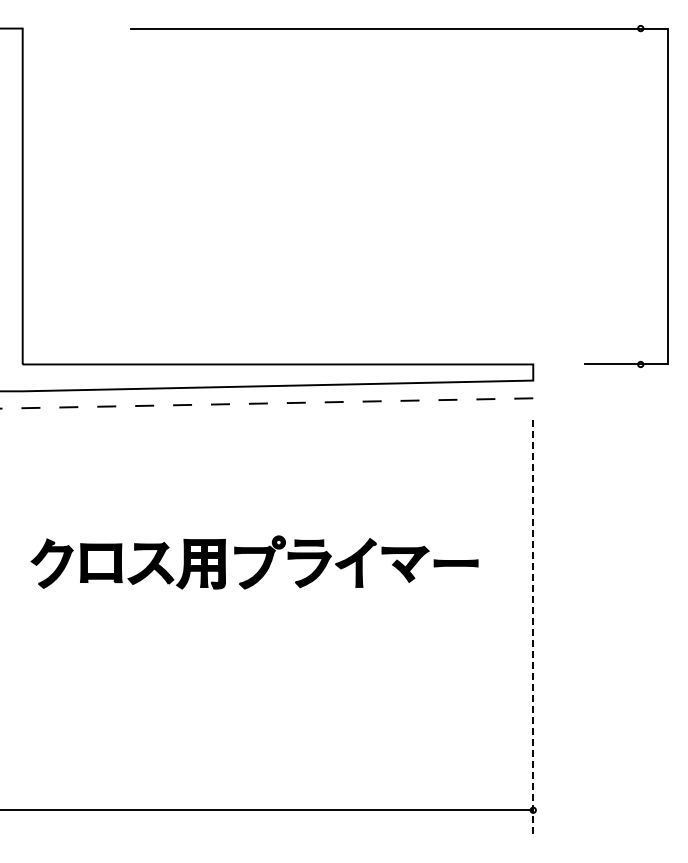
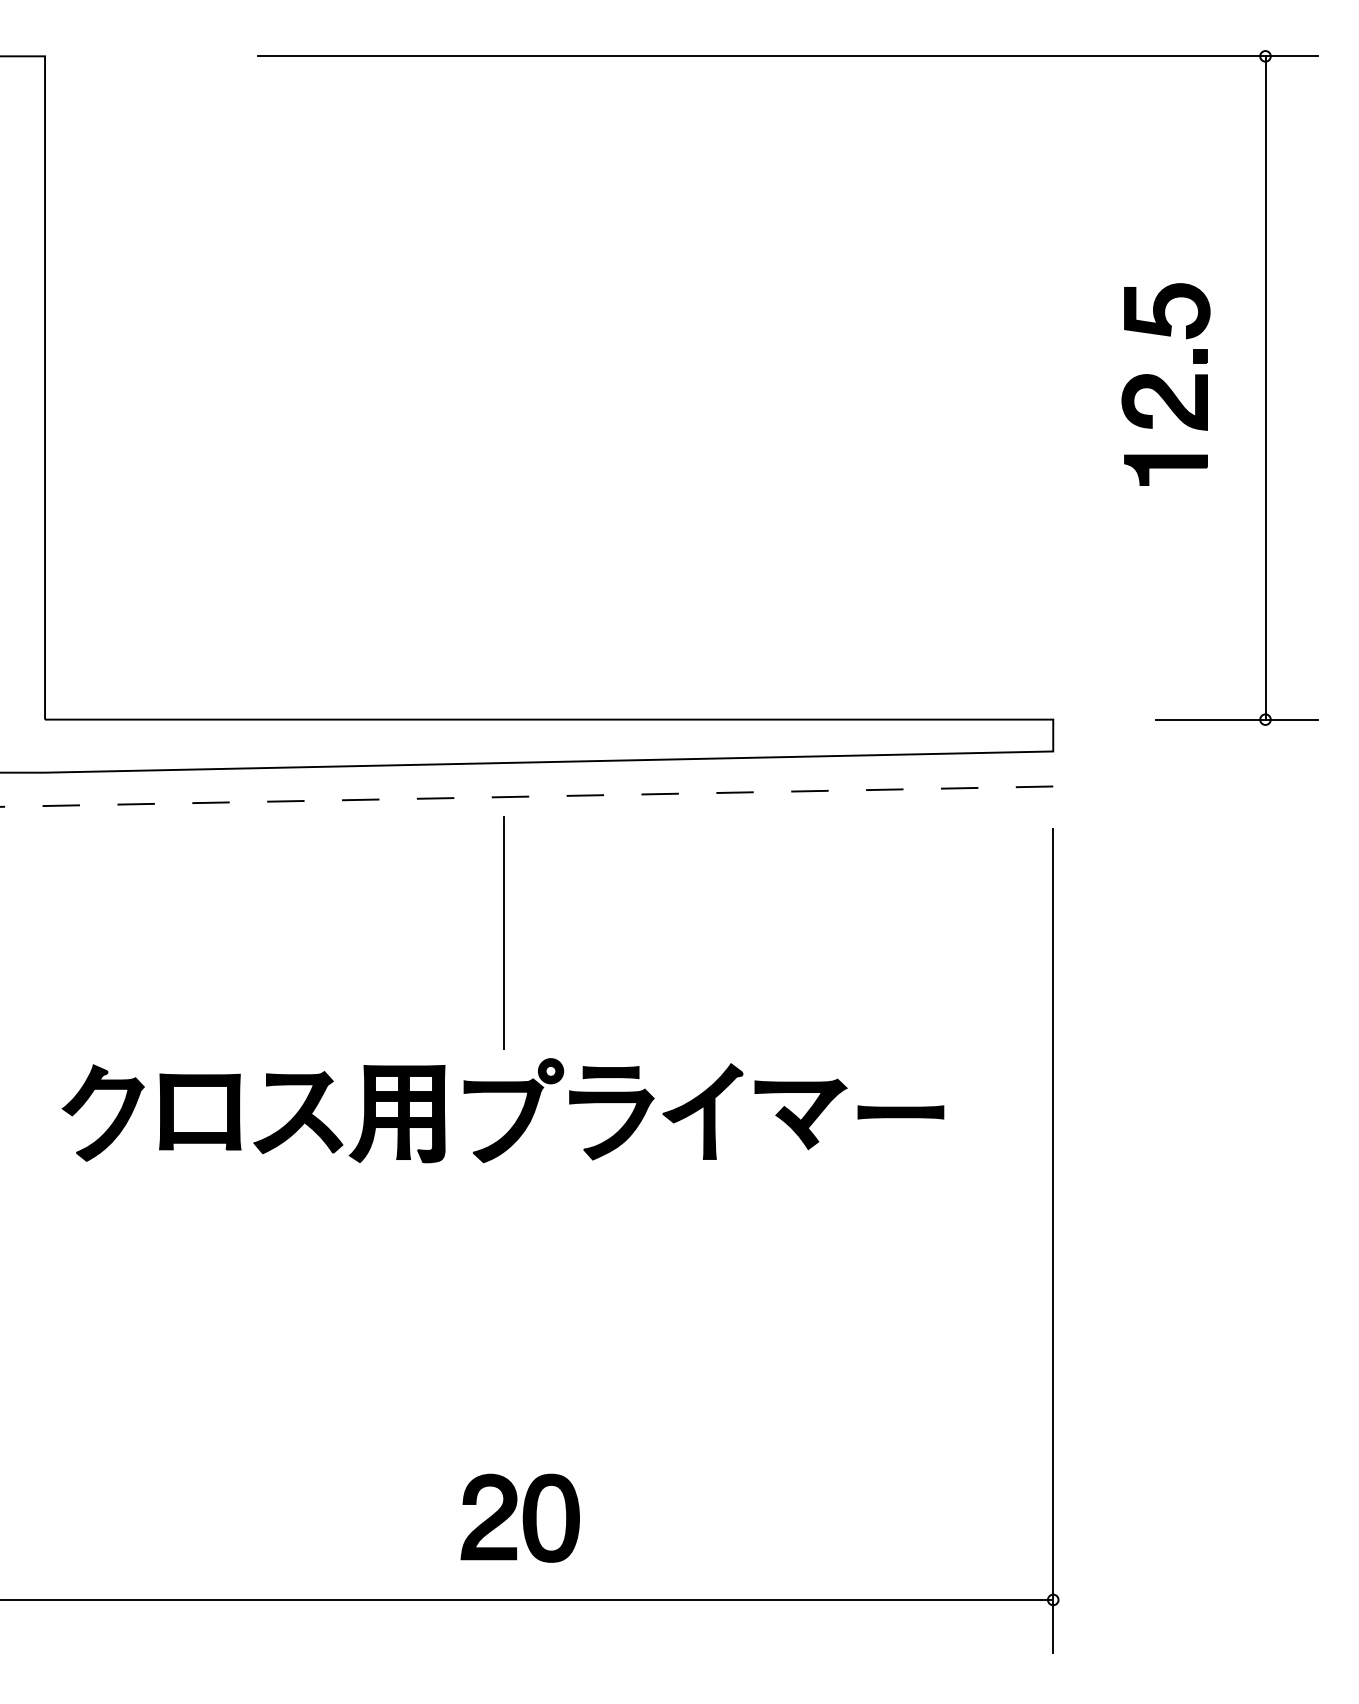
part: (590, 194) -> (1166, 383), added
line: (667, 196) -> (1264, 387), moved
line: (255, 472) -> (504, 932), added
line: (533, 628) -> (1053, 1241), dashed -> solid
part: (262, 768) -> (518, 1517), added

